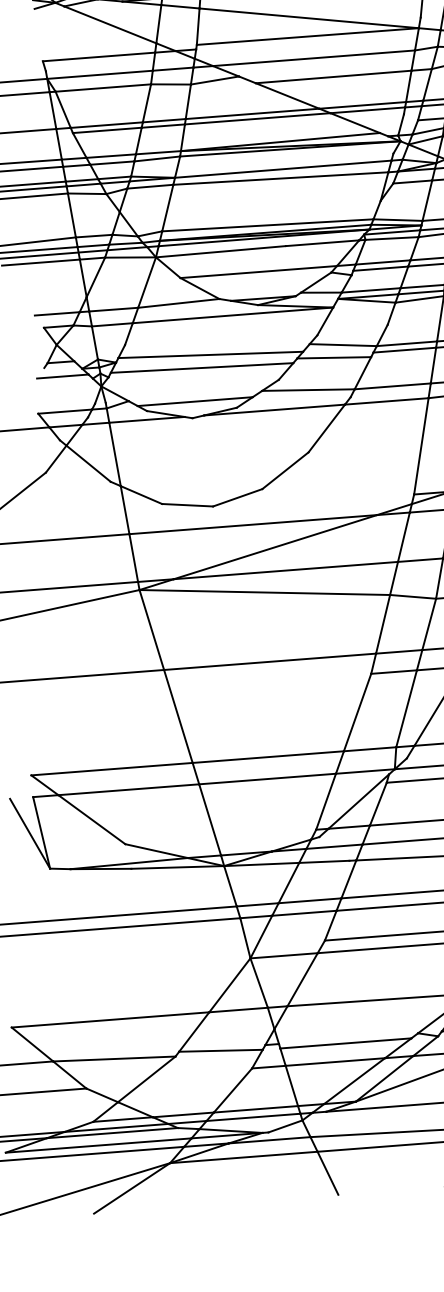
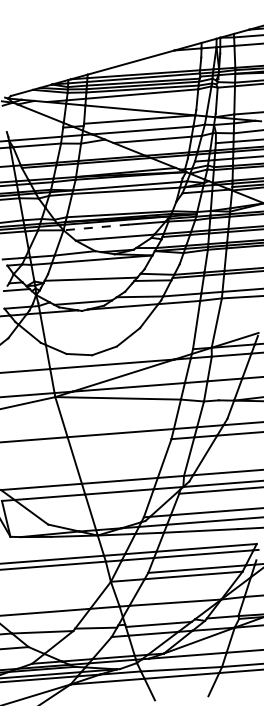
line: (98, 56) -> (34, 129), removed
line: (221, 251) -> (96, 227), solid -> dashed
line: (201, 367) -> (86, 285), removed

